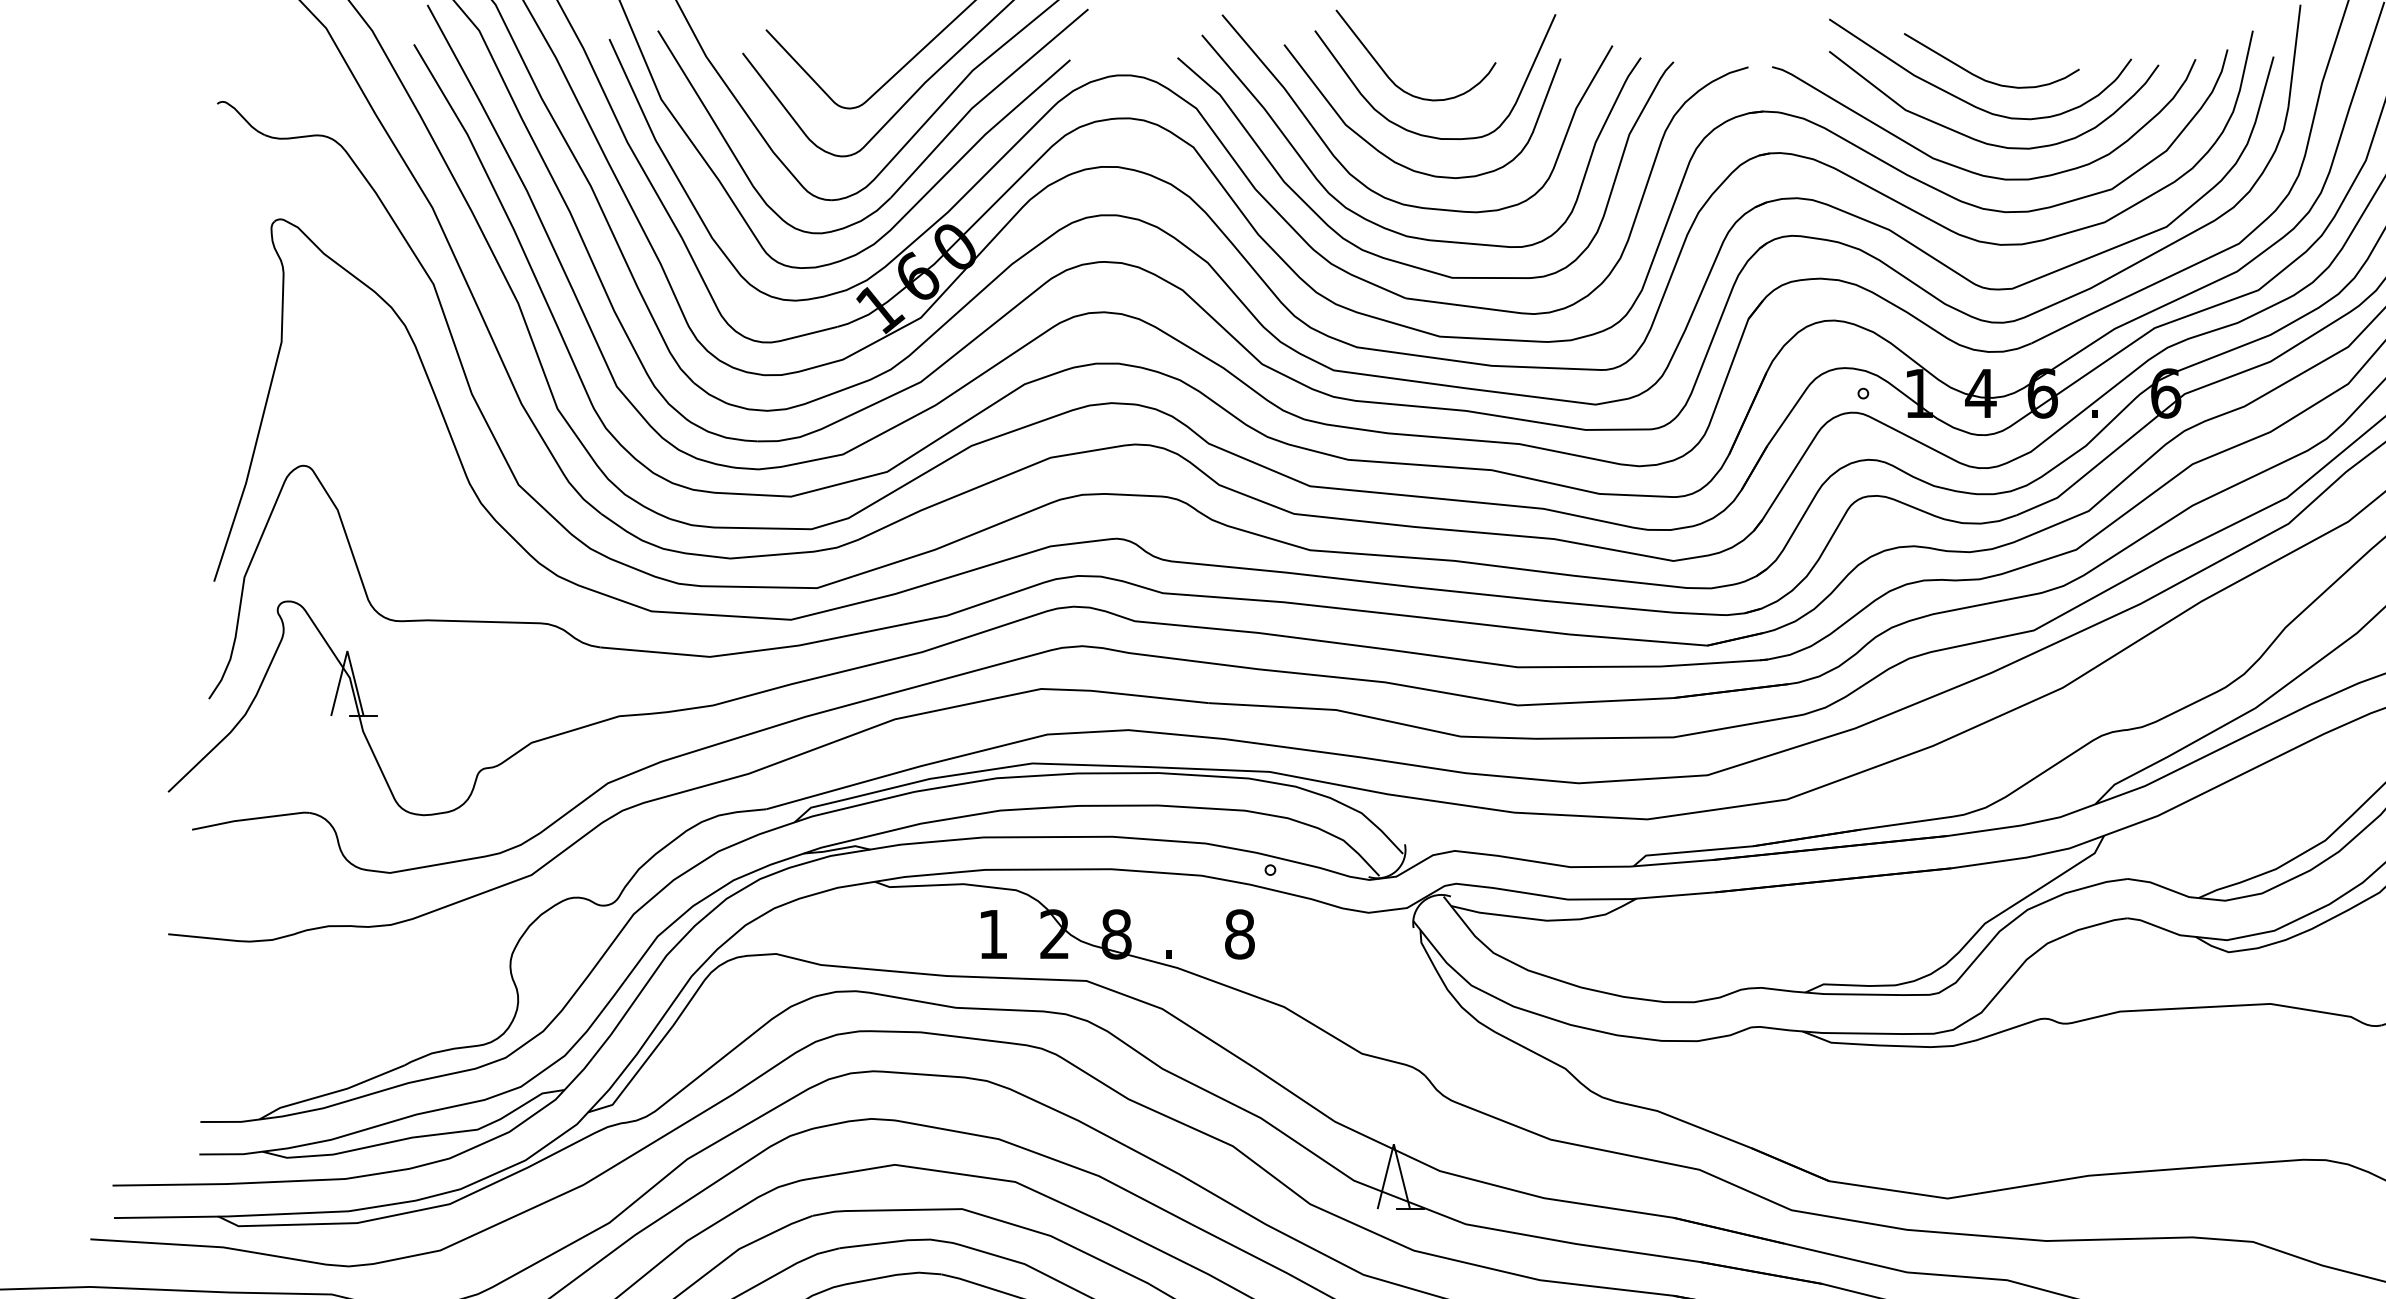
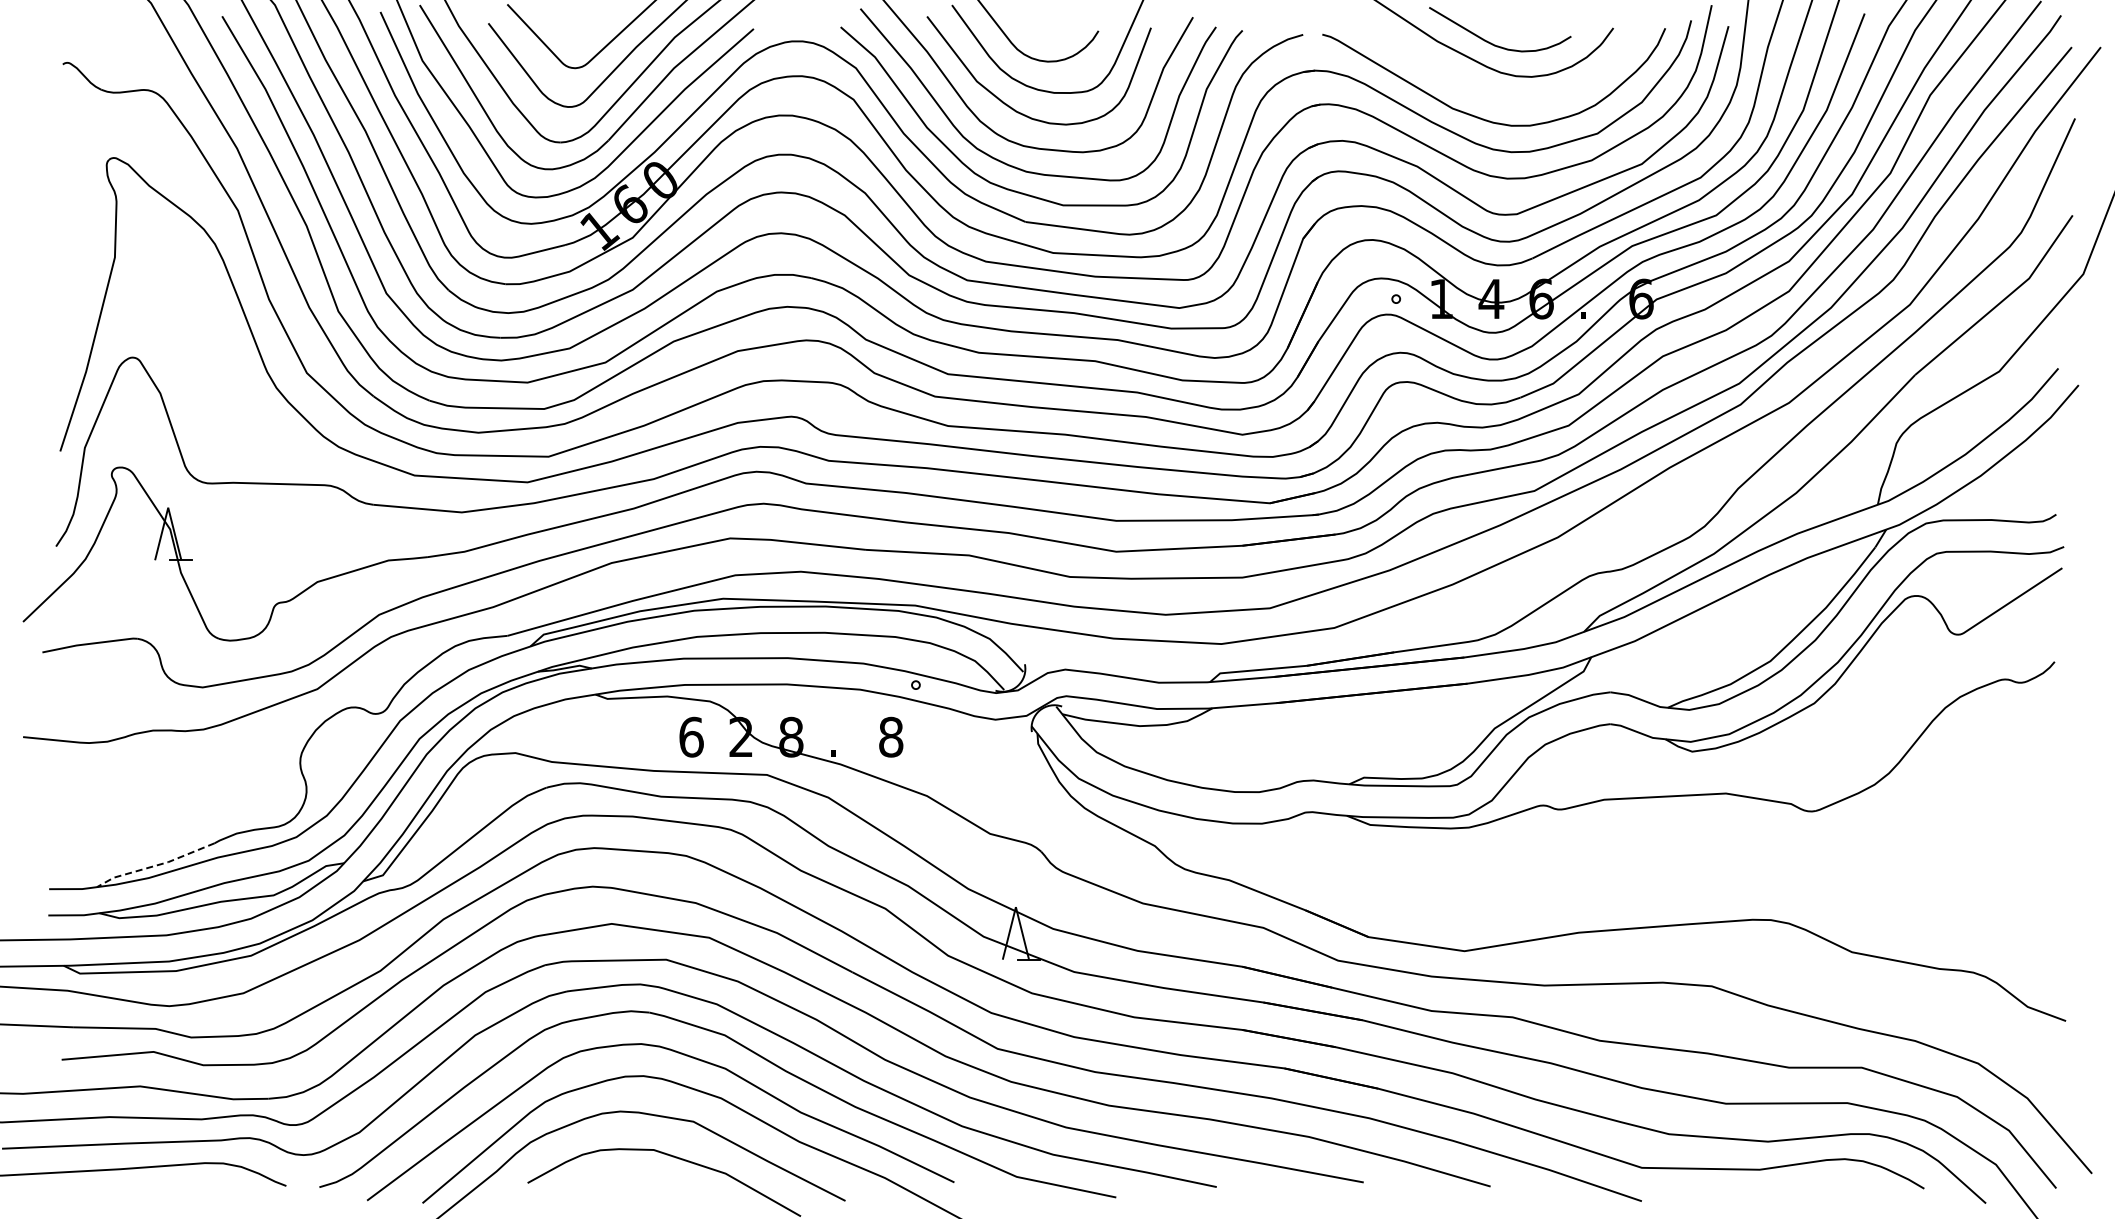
curve: (1979, 139) -> (1490, 93), removed
text: (993, 933) -> (691, 736), 1 -> 6
line: (331, 1092) -> (155, 865), solid -> dashed

